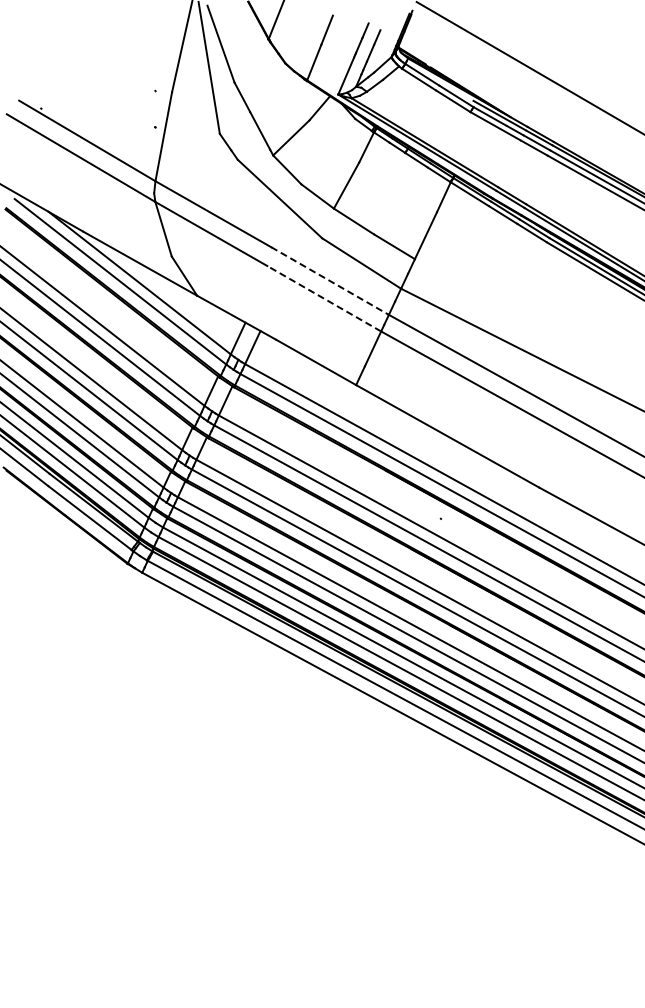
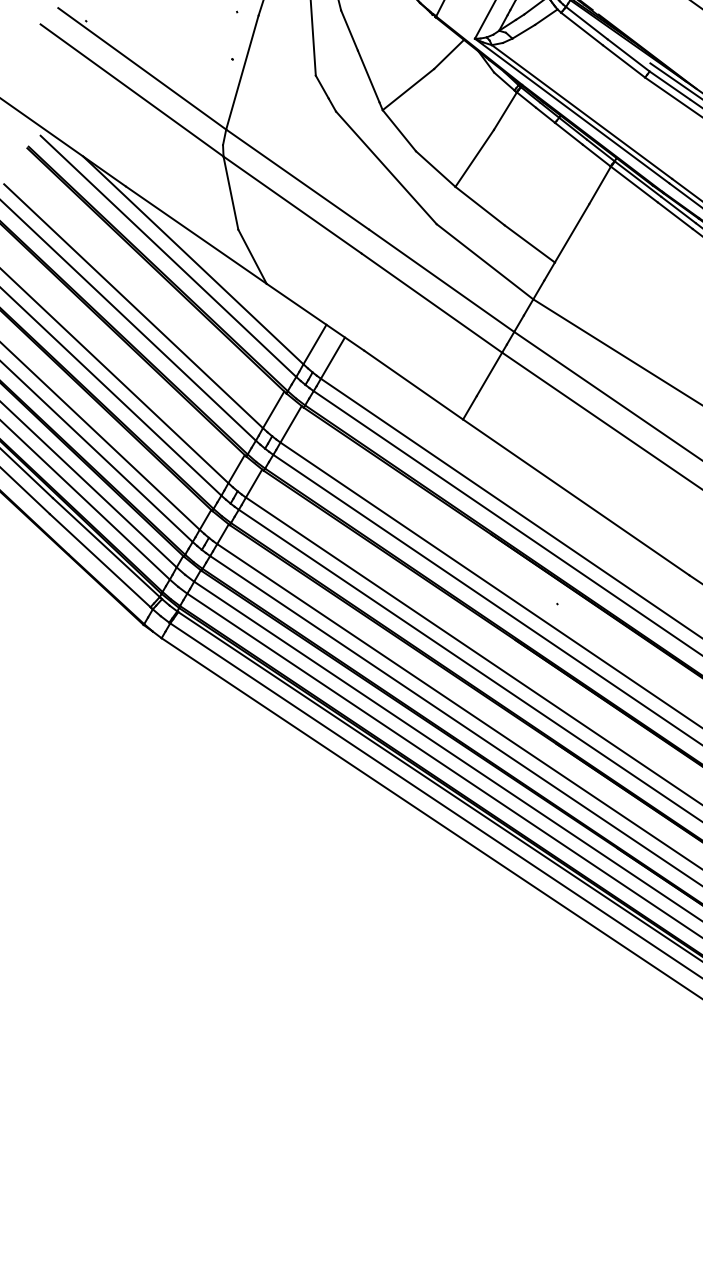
line: (330, 281) -> (442, 281), dashed -> solid
line: (324, 298) -> (432, 302), dashed -> solid

